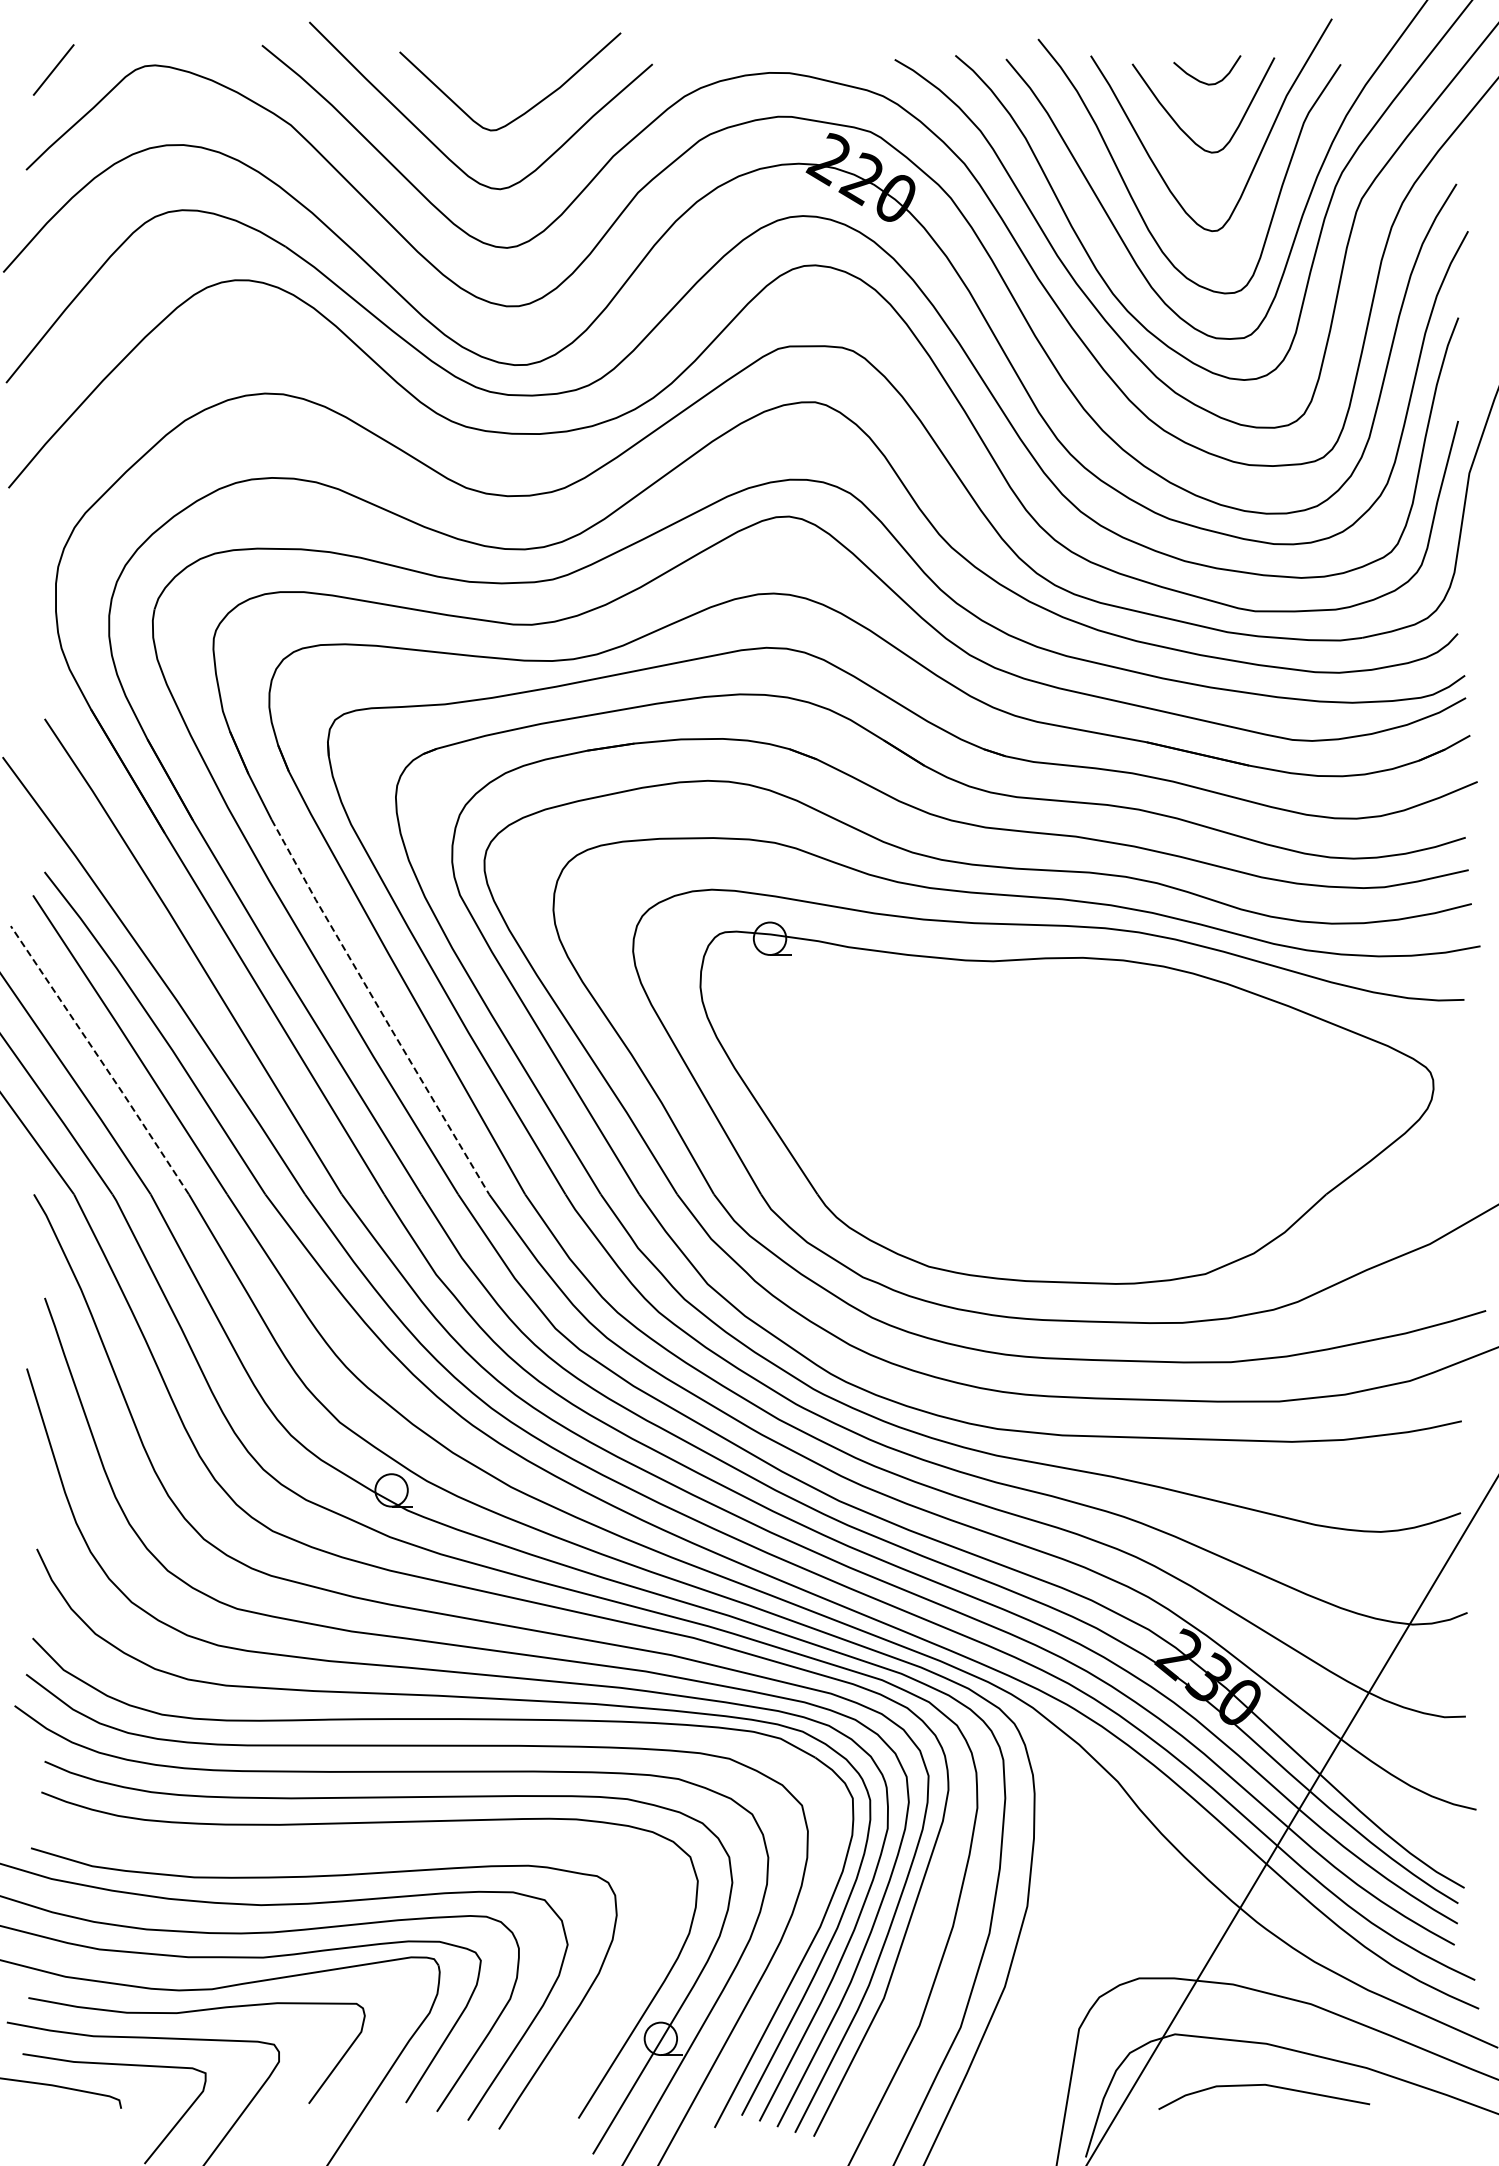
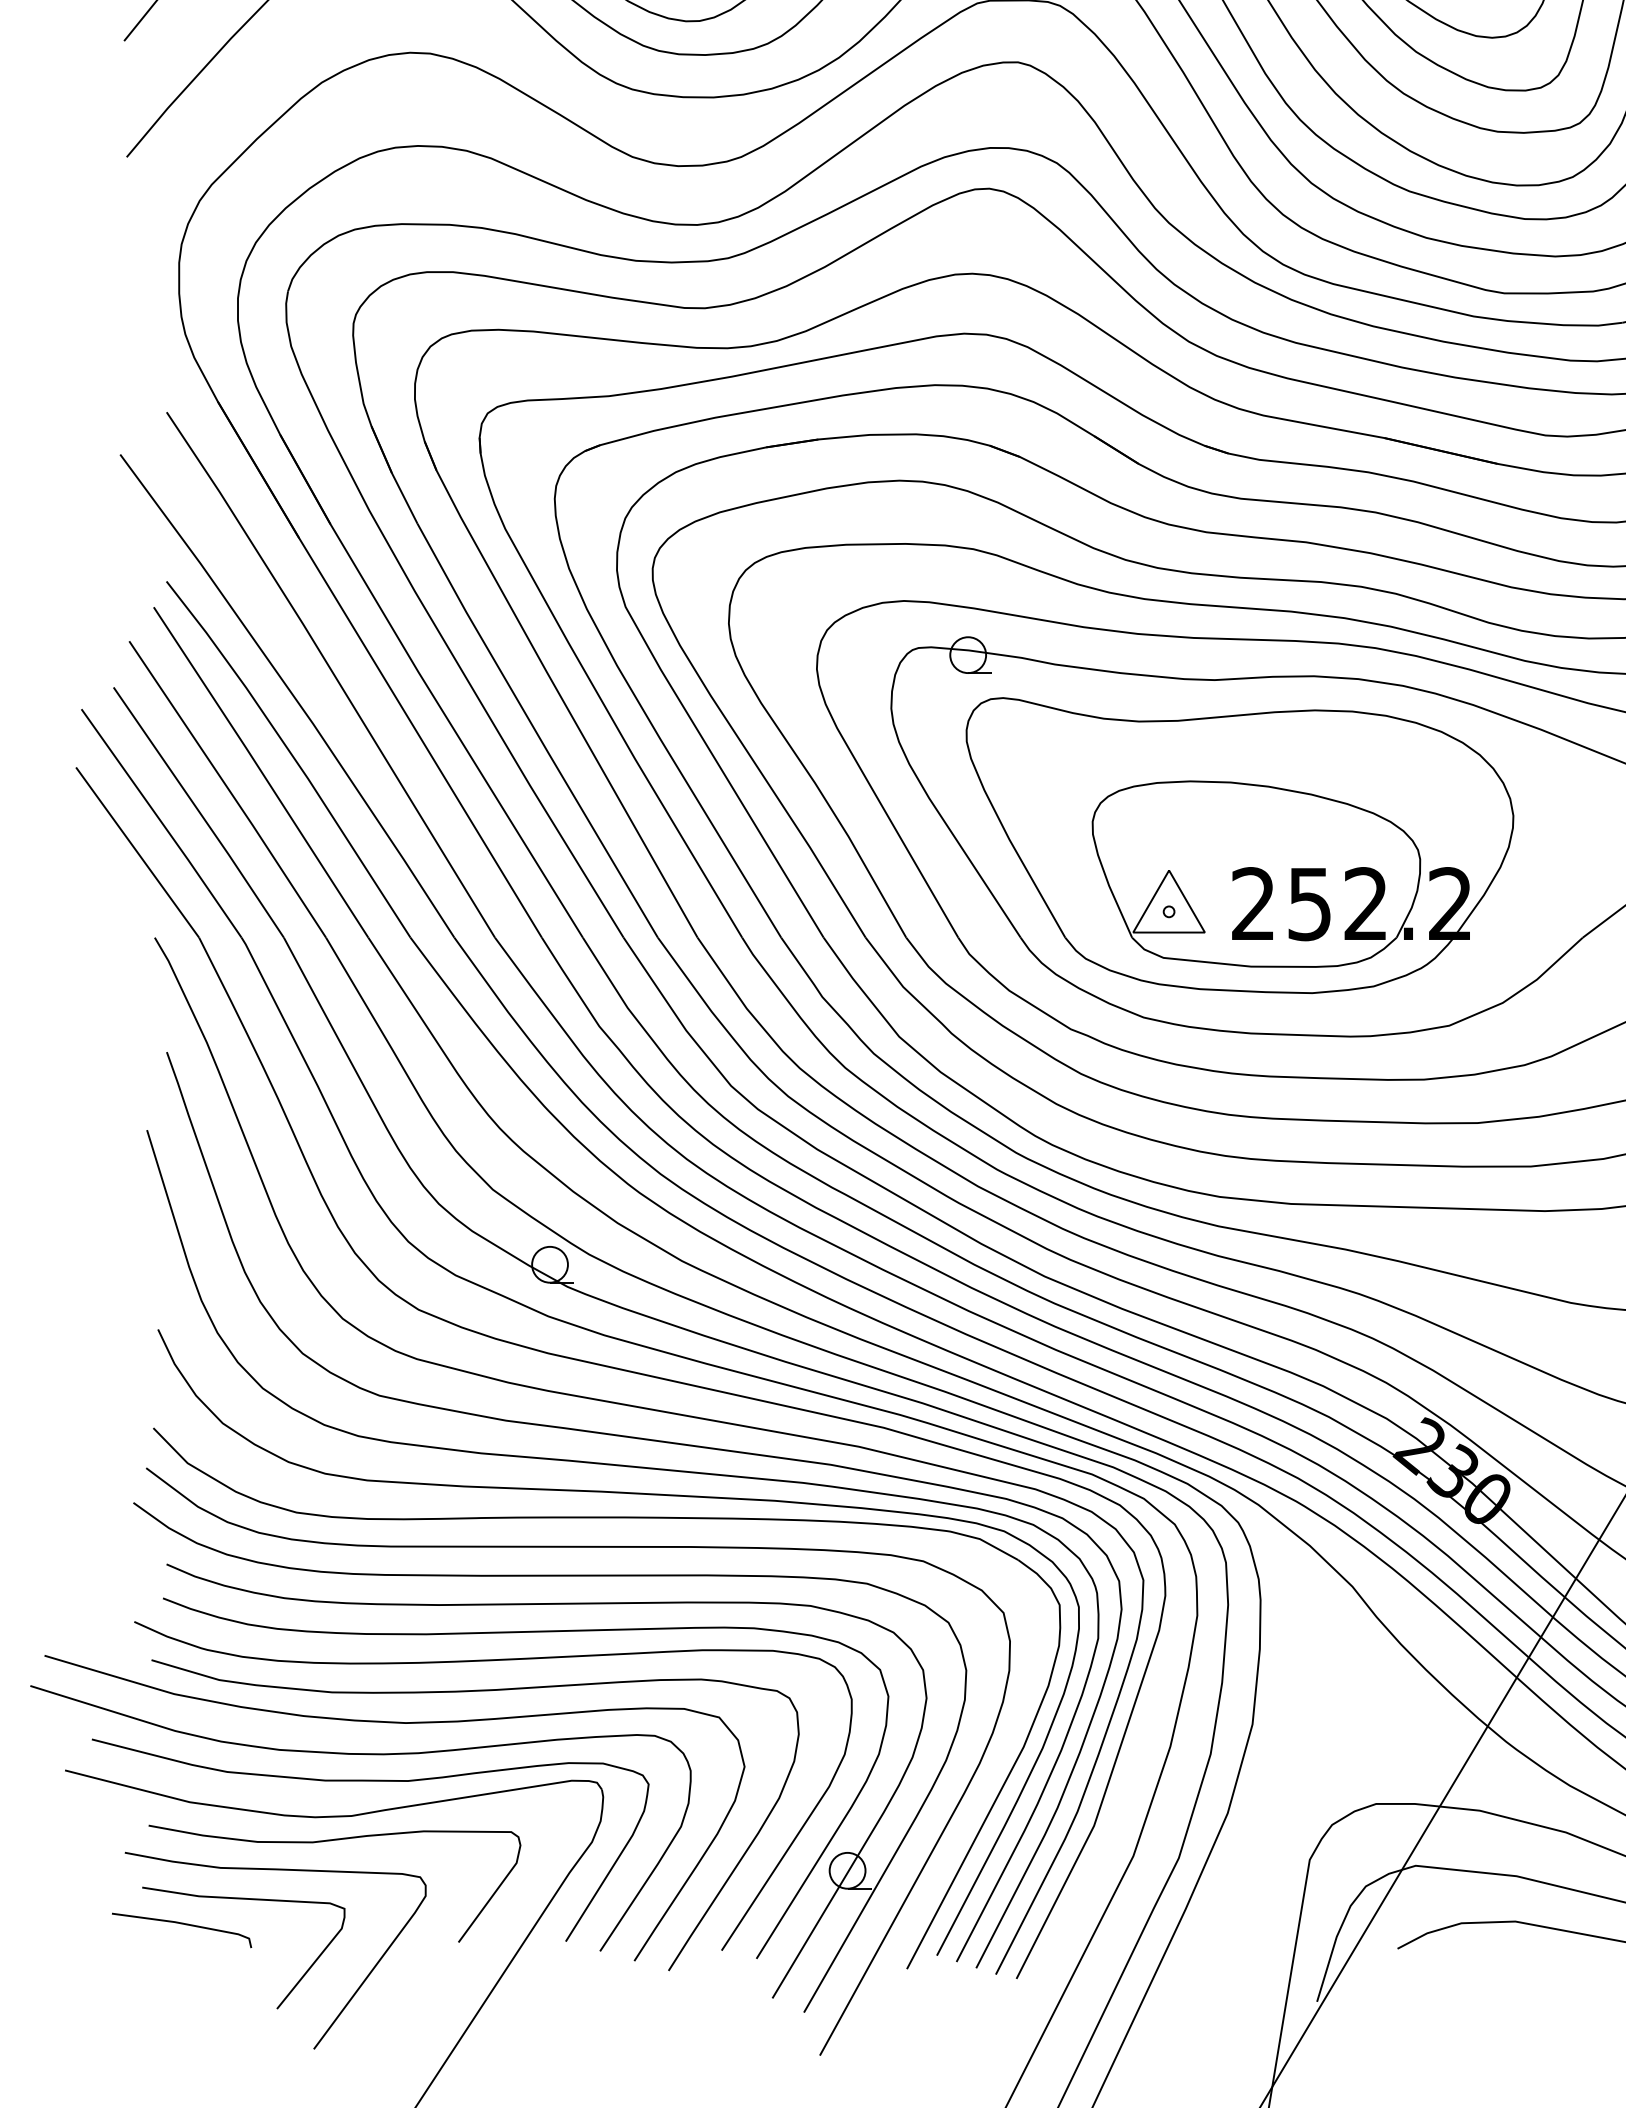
line: (379, 1008) -> (536, 732), dashed -> solid
line: (100, 1060) -> (228, 789), dashed -> solid
part: (1015, 1110) -> (1239, 844), added
curve: (340, 1849) -> (493, 1661), added

